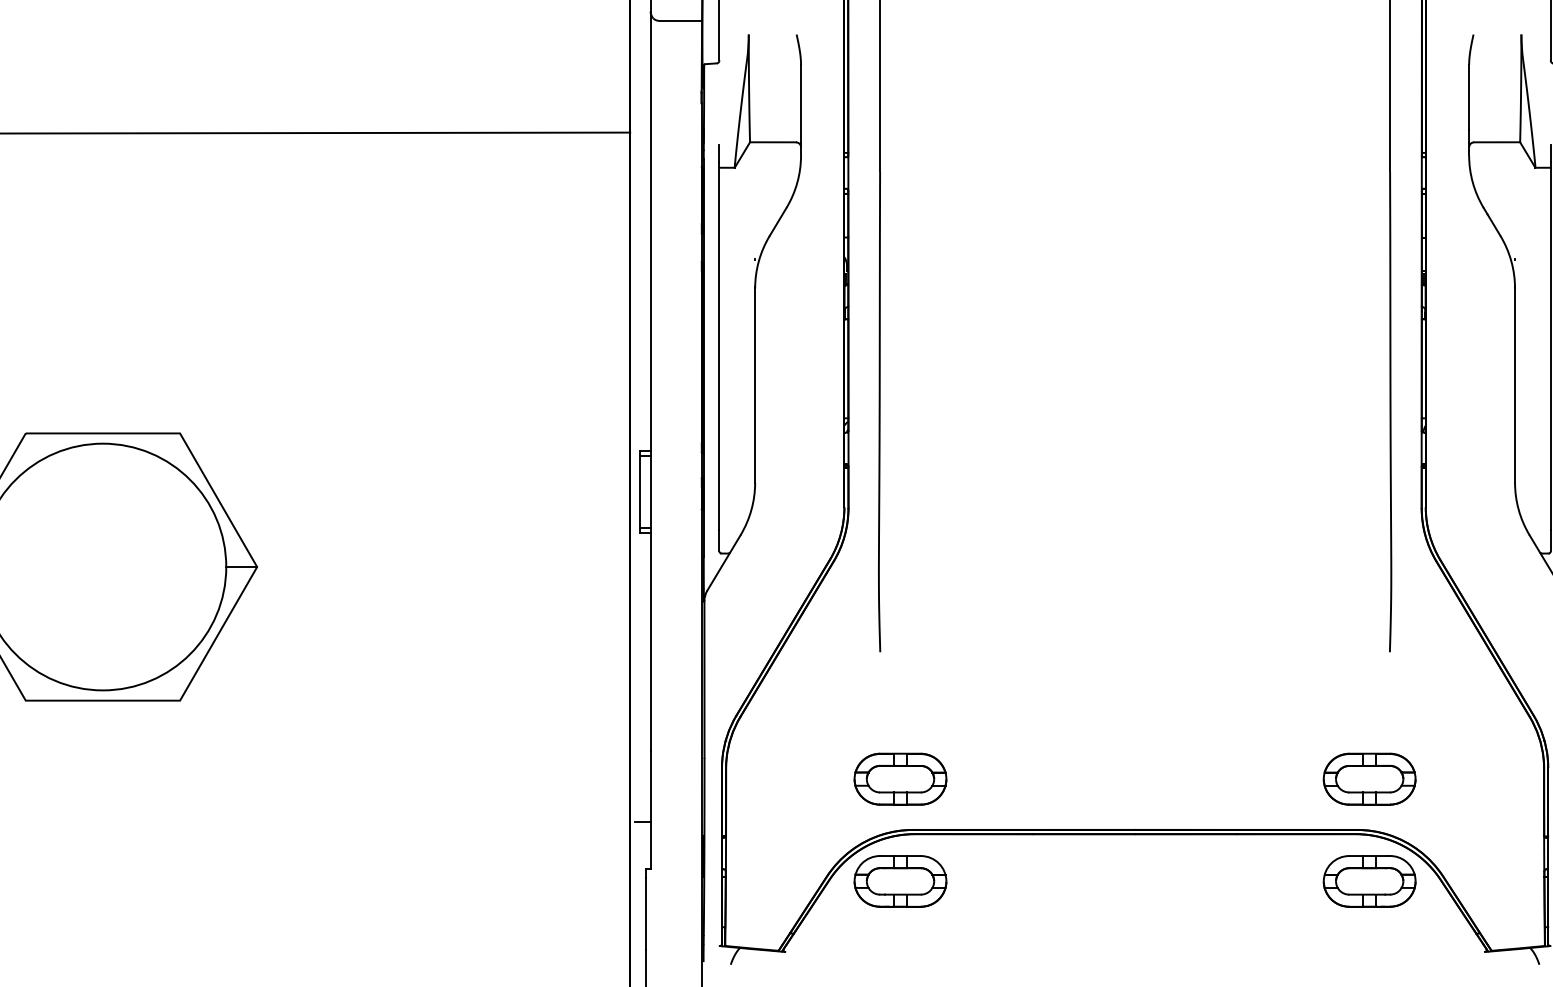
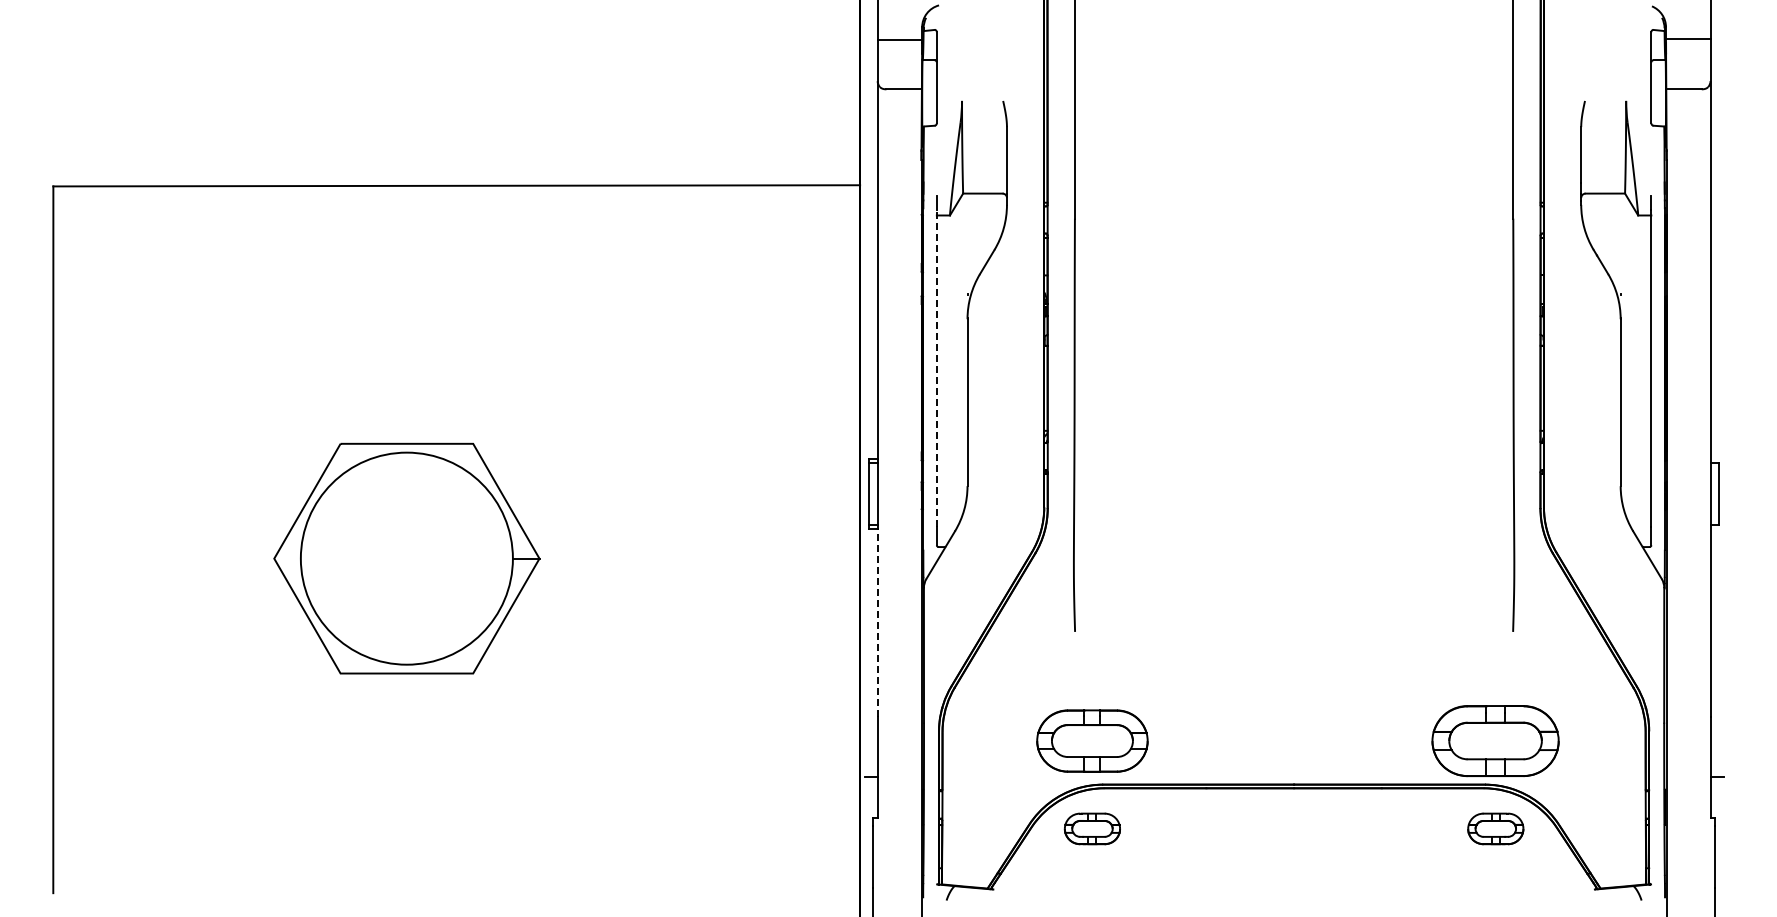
line: (719, 345) -> (936, 368), solid -> dashed
line: (650, 641) -> (877, 622), solid -> dashed
part: (900, 778) -> (1092, 740), size x1.4
part: (1369, 778) -> (1495, 740), size x1.6
part: (900, 880) -> (1092, 828), size x0.7
part: (1369, 880) -> (1495, 828), size x0.7

